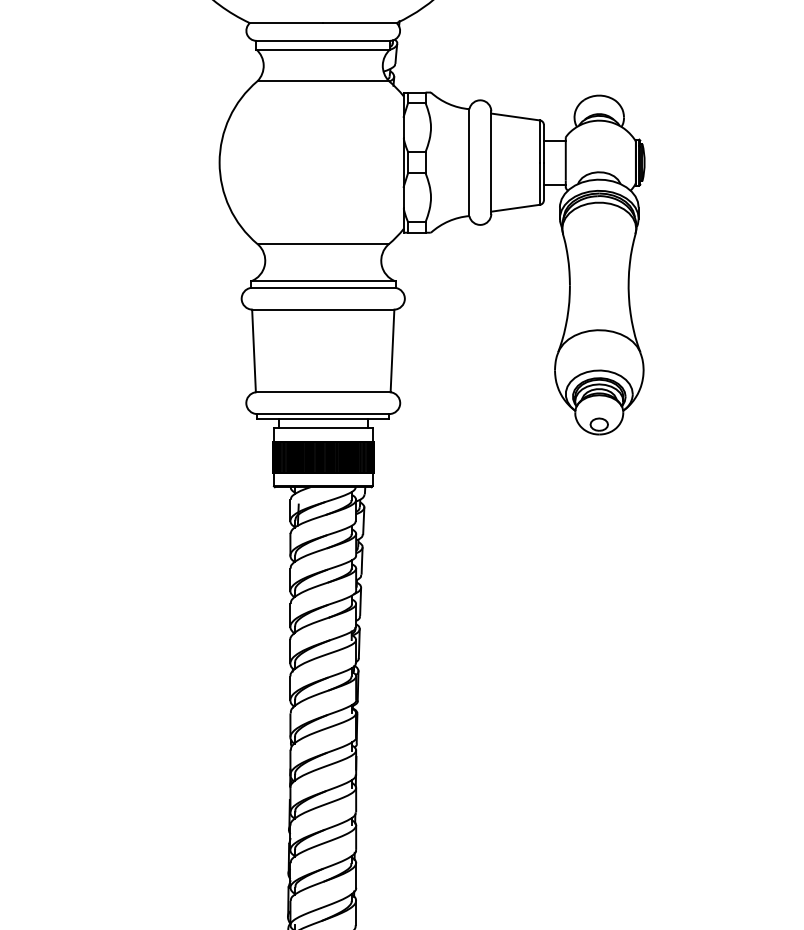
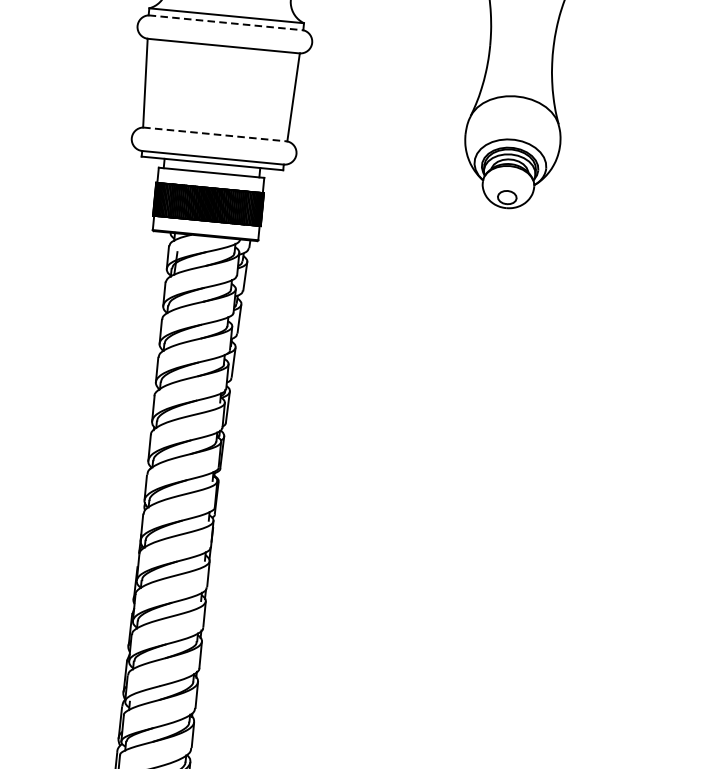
line: (323, 287) -> (226, 22), solid -> dashed
line: (323, 392) -> (215, 134), solid -> dashed

